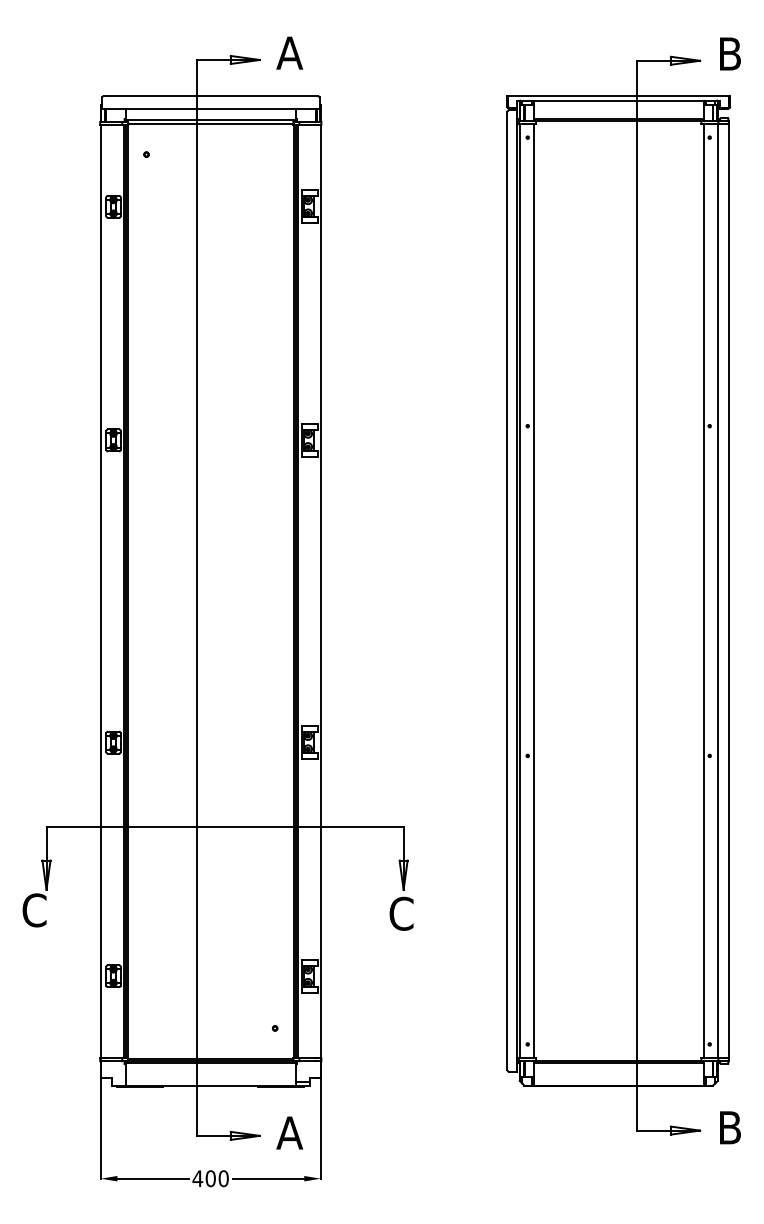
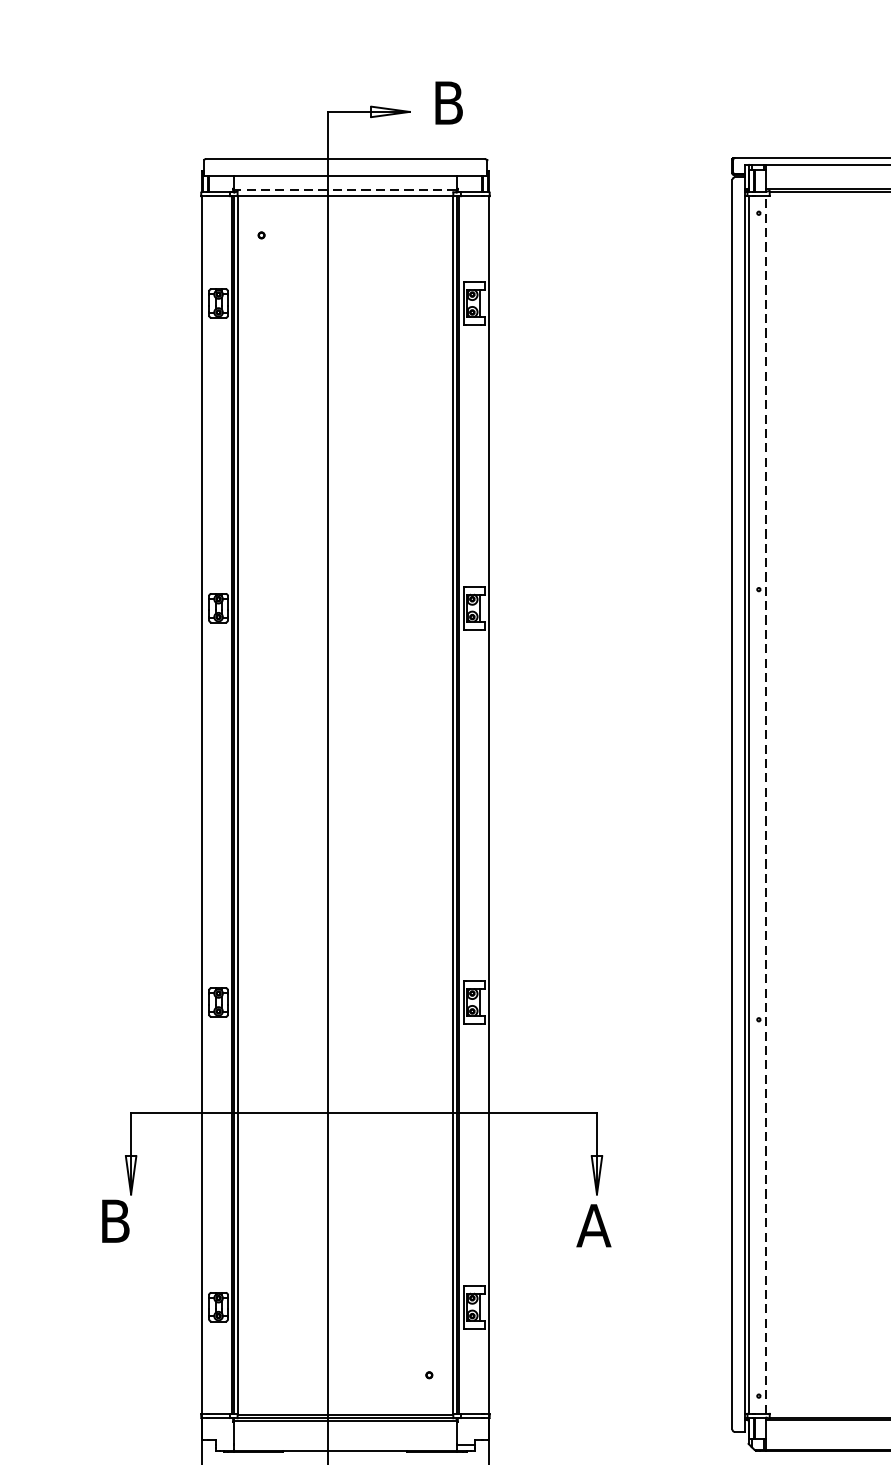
text: (289, 52) -> (448, 102), A -> B
line: (210, 119) -> (345, 189), solid -> dashed
line: (533, 591) -> (766, 805), solid -> dashed
text: (34, 910) -> (115, 1221), C -> B
text: (401, 913) -> (594, 1225), C -> A

